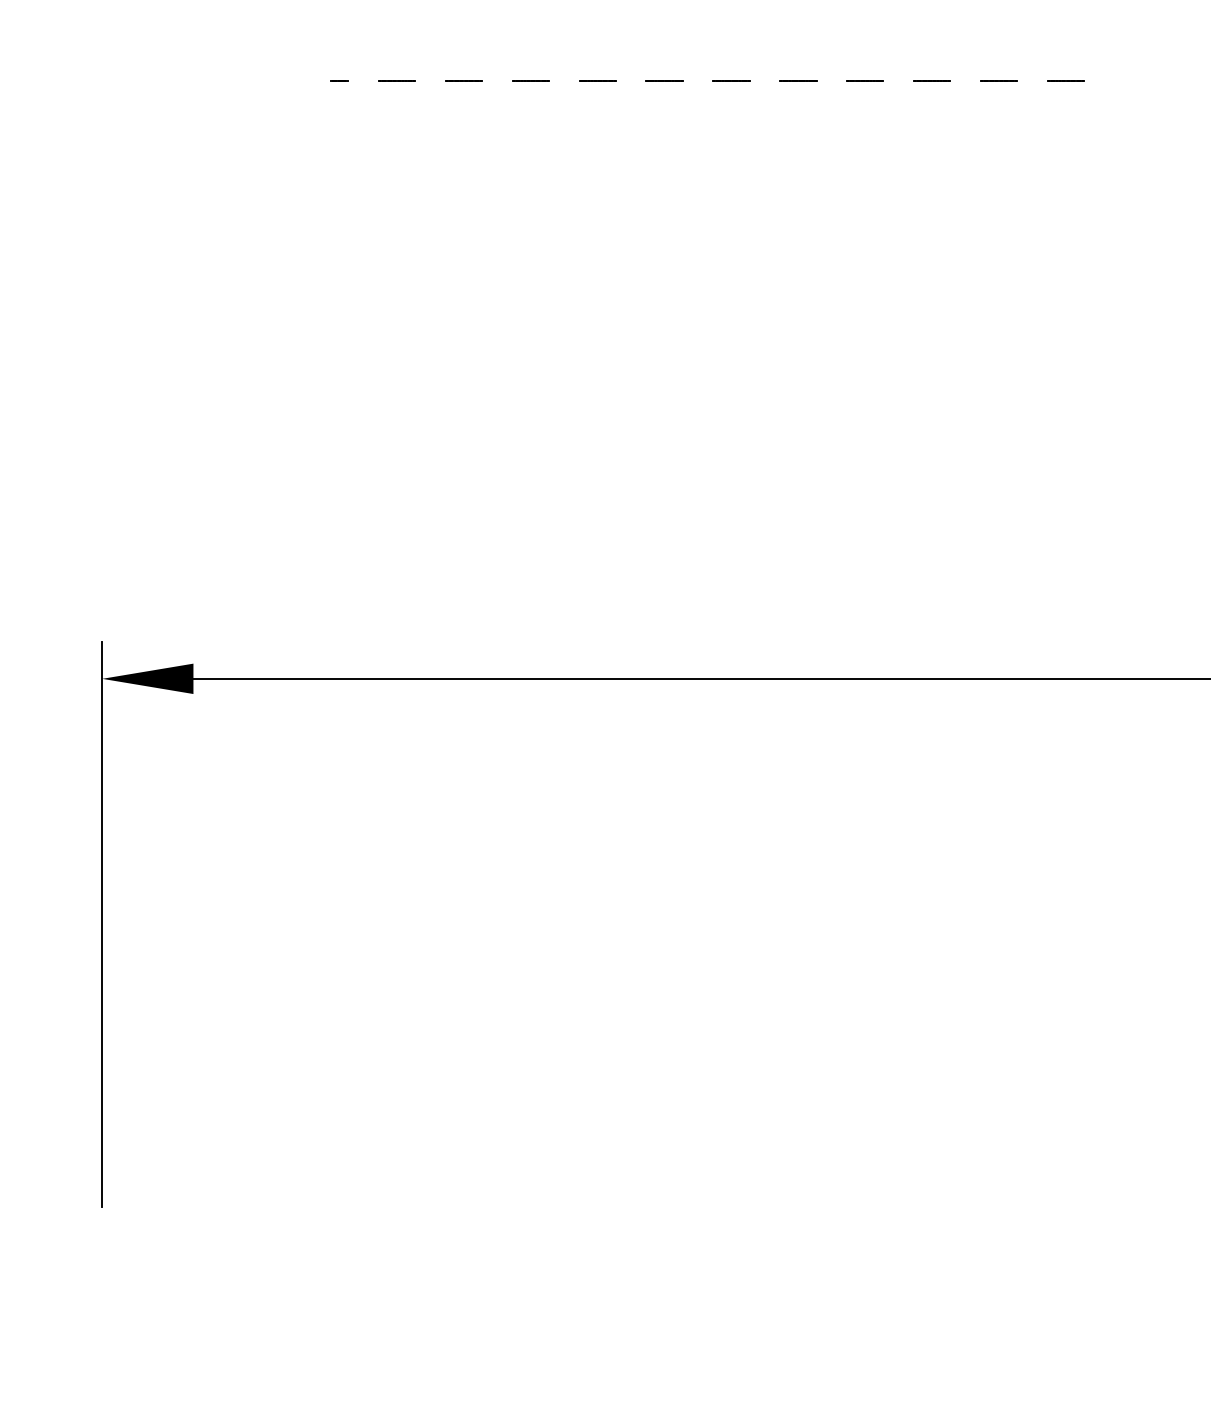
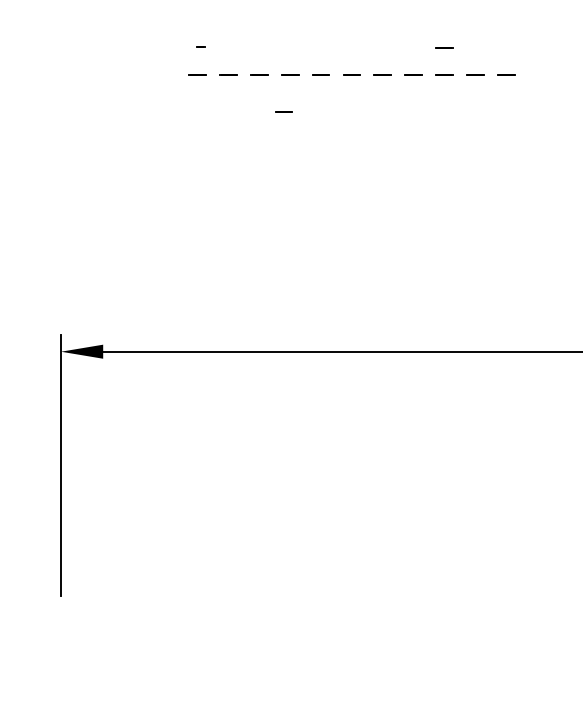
line: (931, 20) -> (444, 47), added
part: (339, 79) -> (200, 46), moved
line: (583, 159) -> (283, 111), added

